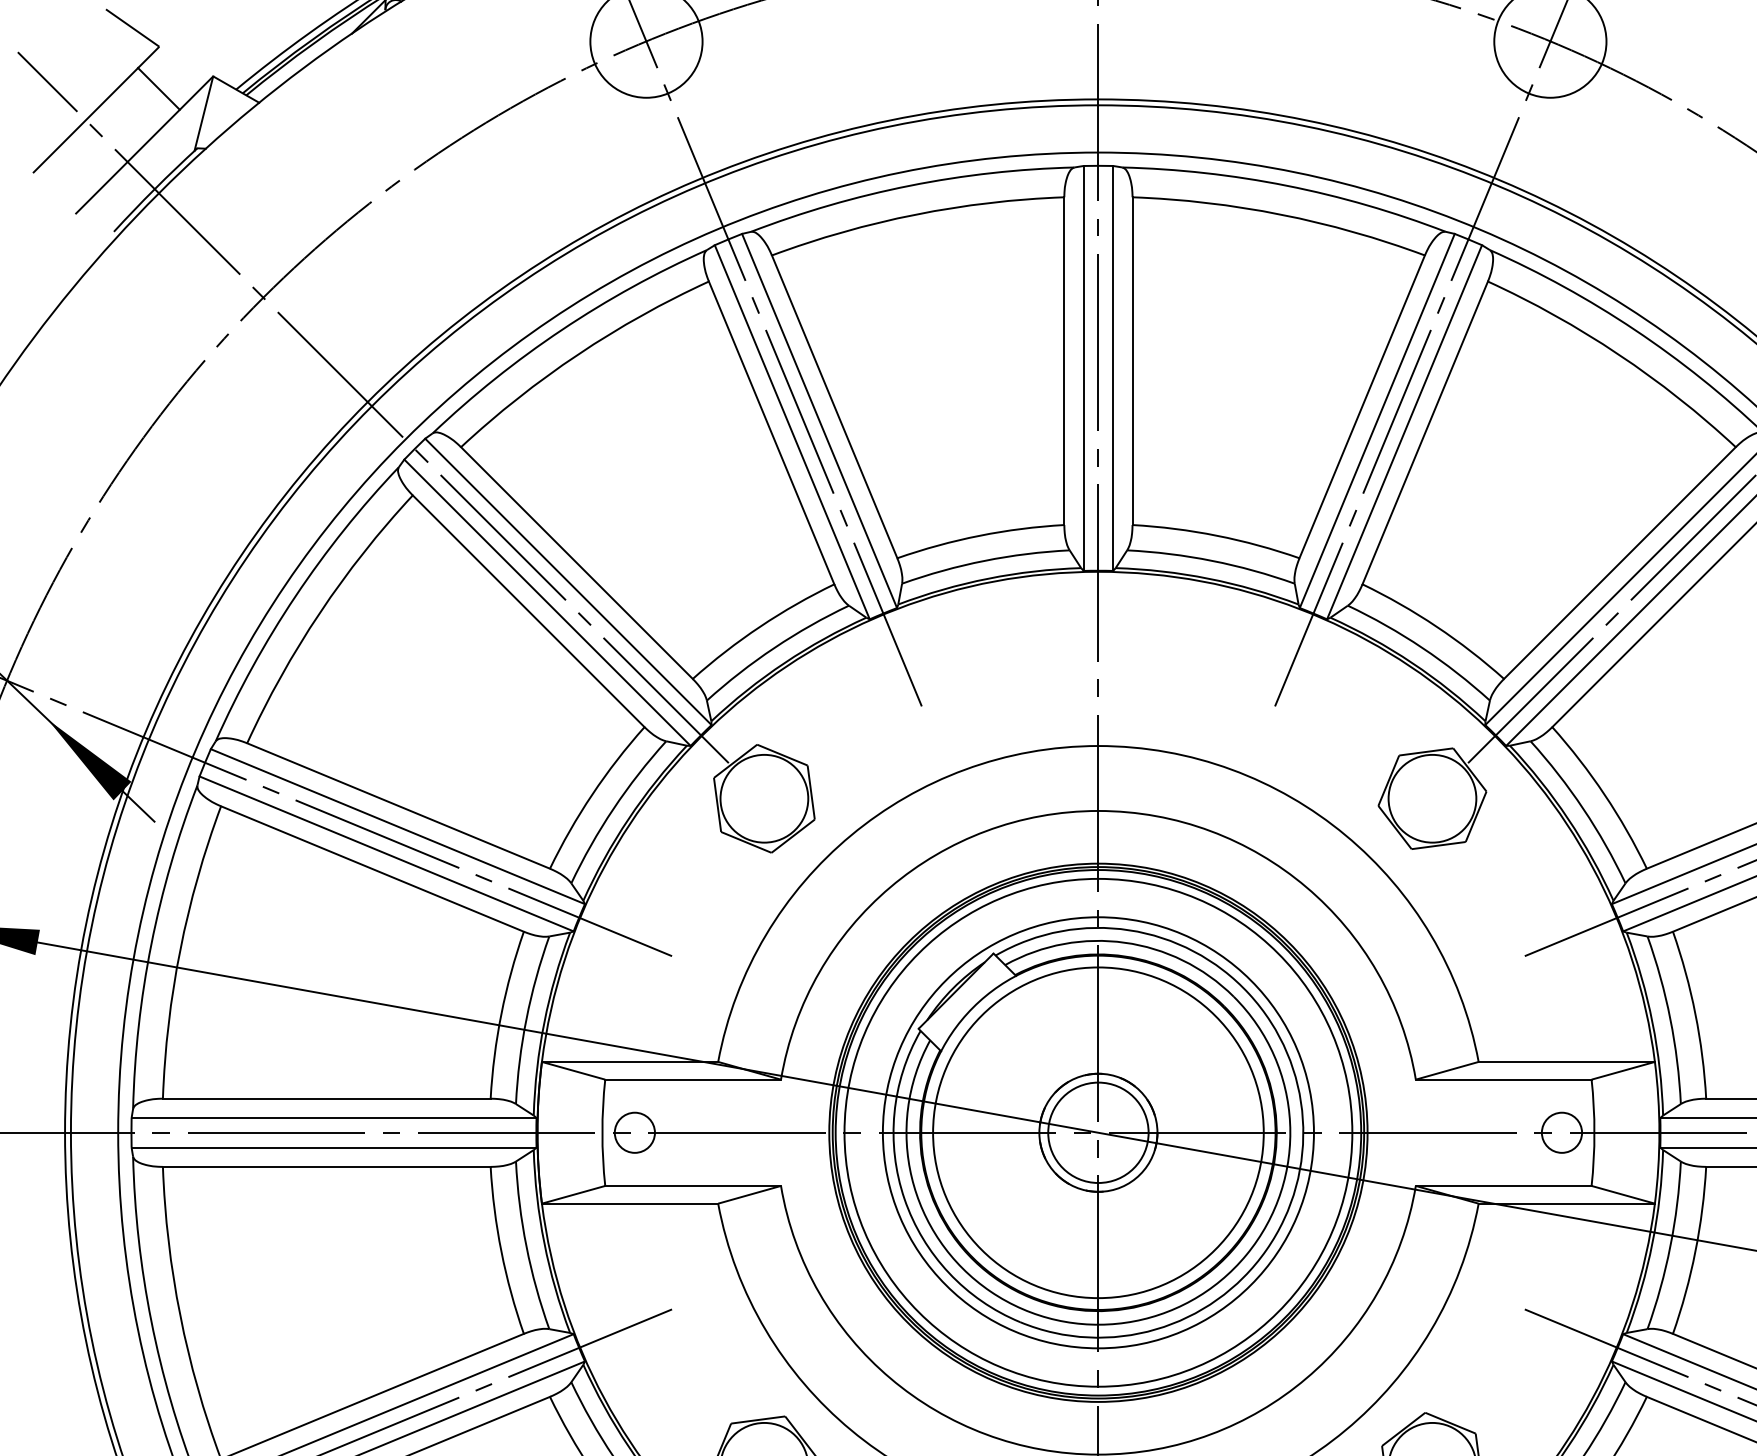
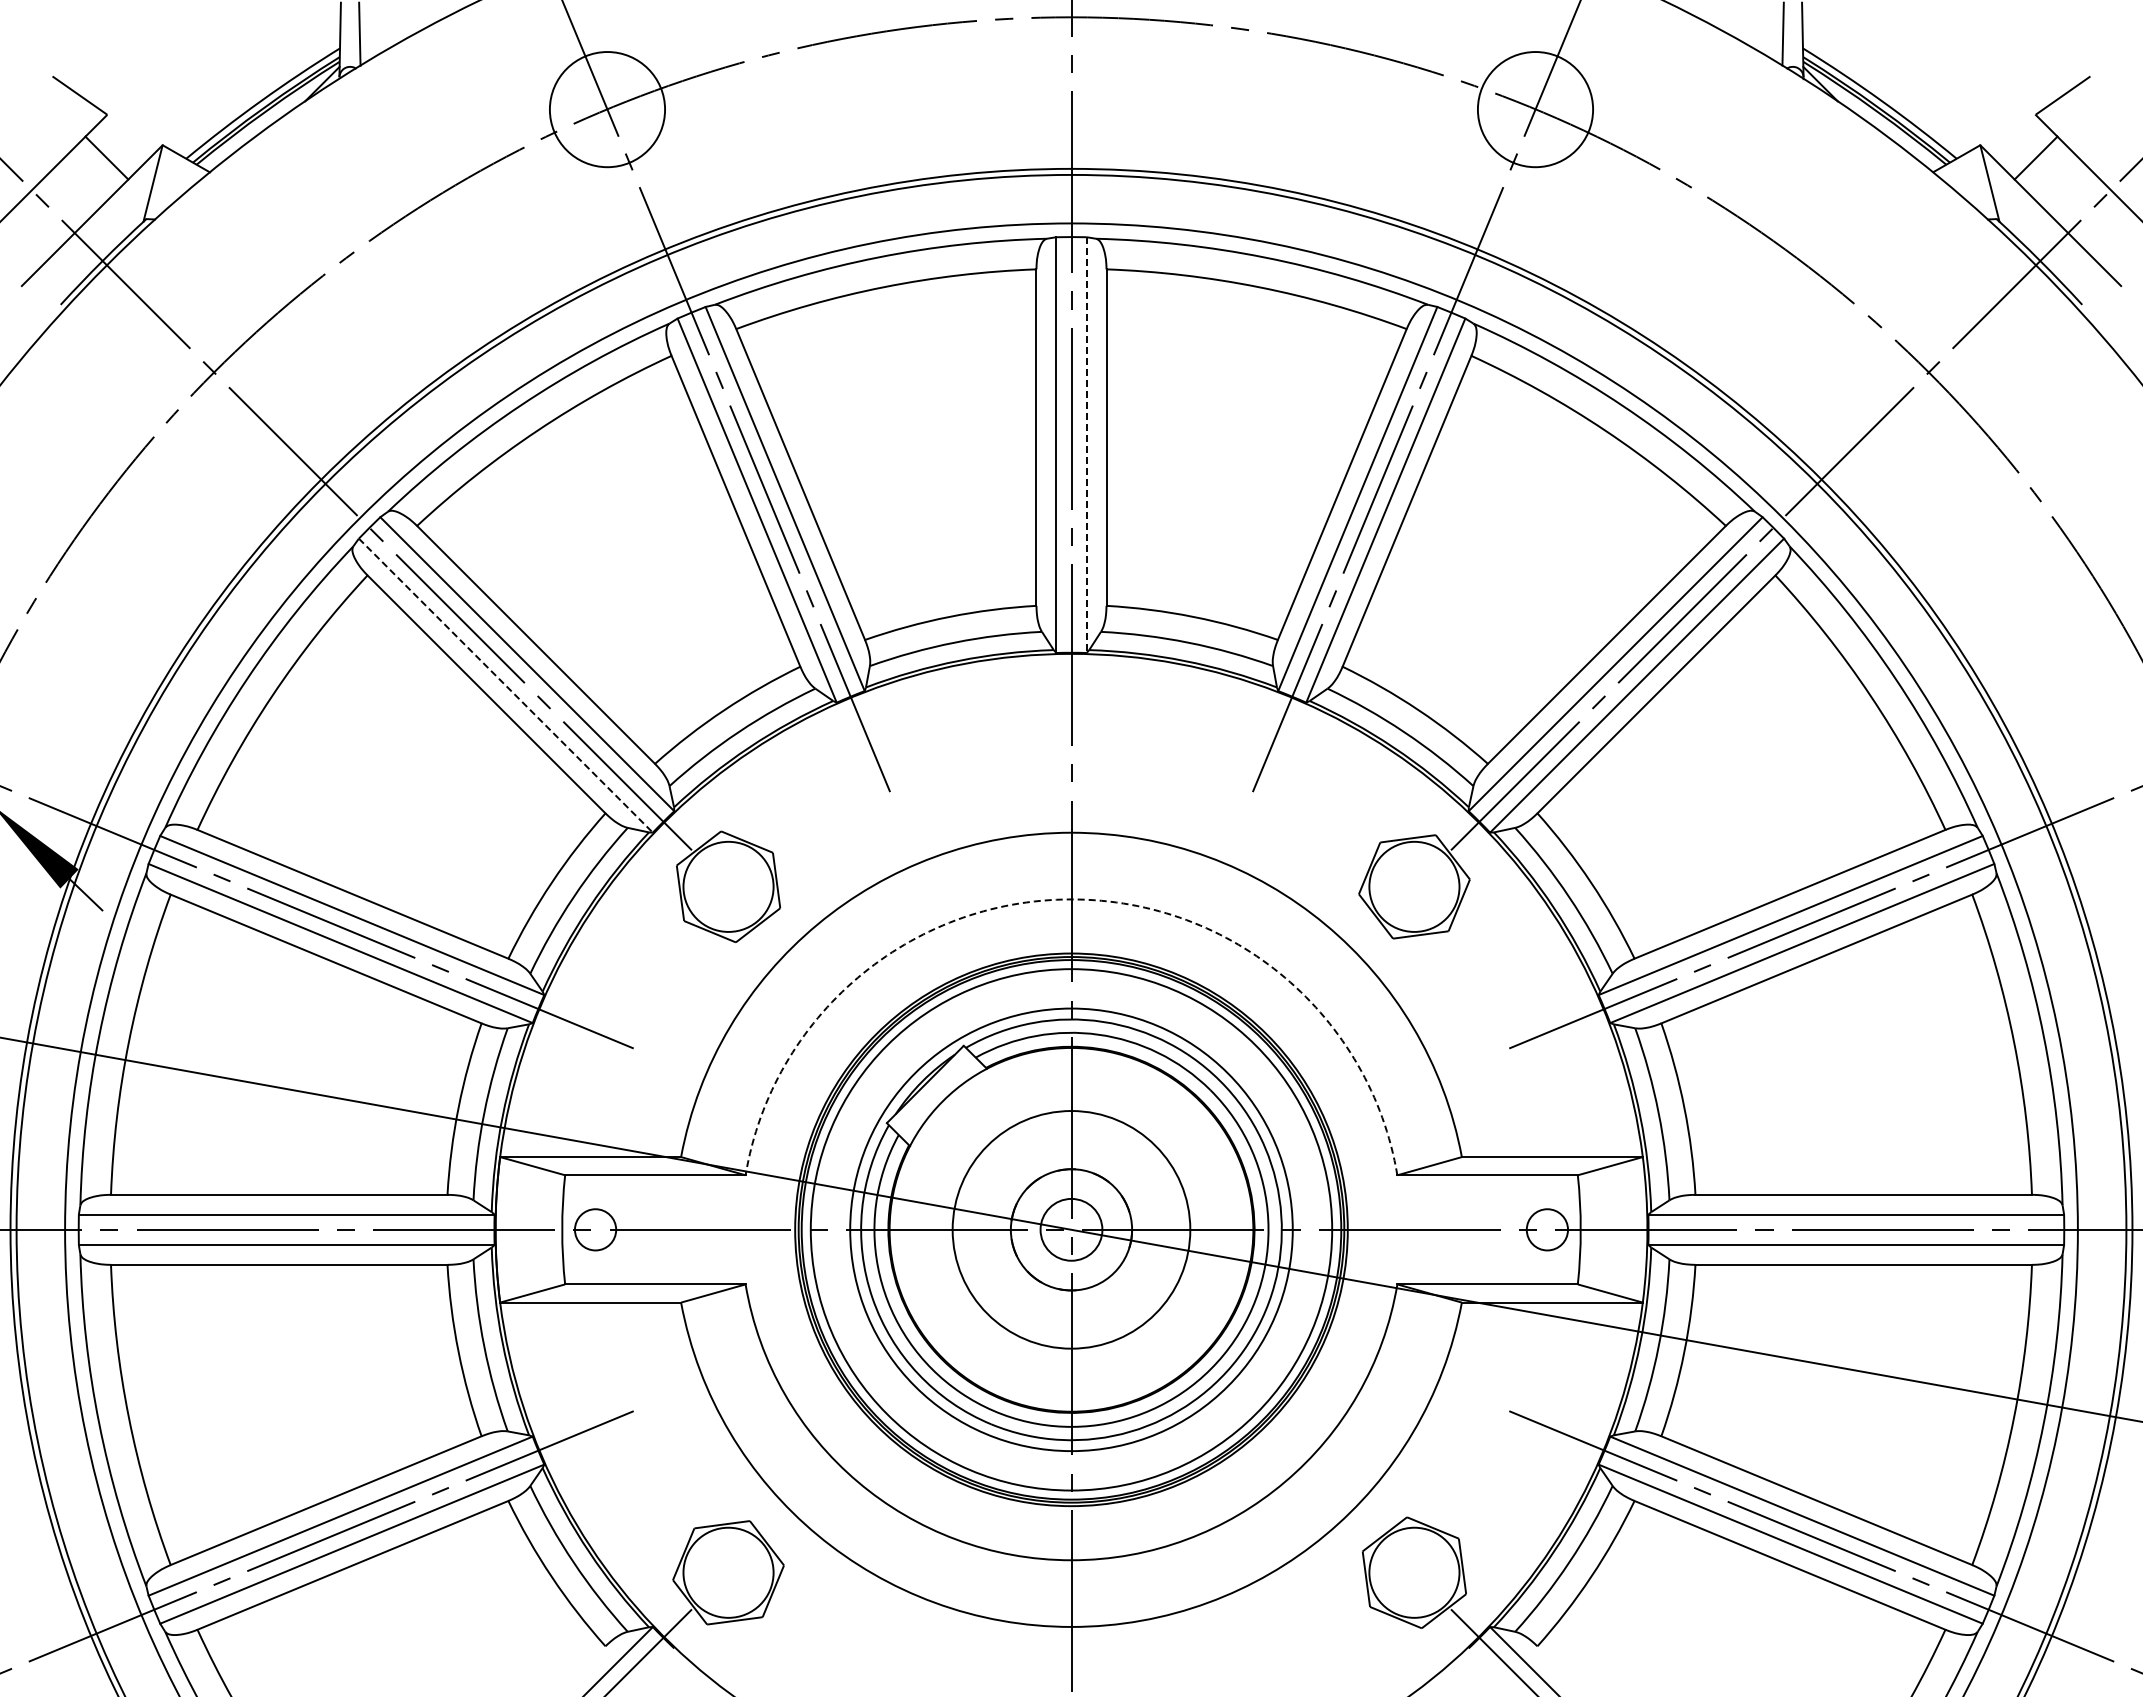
line: (1113, 368) -> (1086, 445), solid -> dashed
line: (547, 602) -> (505, 685), solid -> dashed
arc: (1098, 811) -> (1071, 899), solid -> dashed
circle: (1098, 1132) -> (1071, 1229), size x0.6
circle: (1098, 1132) -> (1071, 1229), size x0.7

